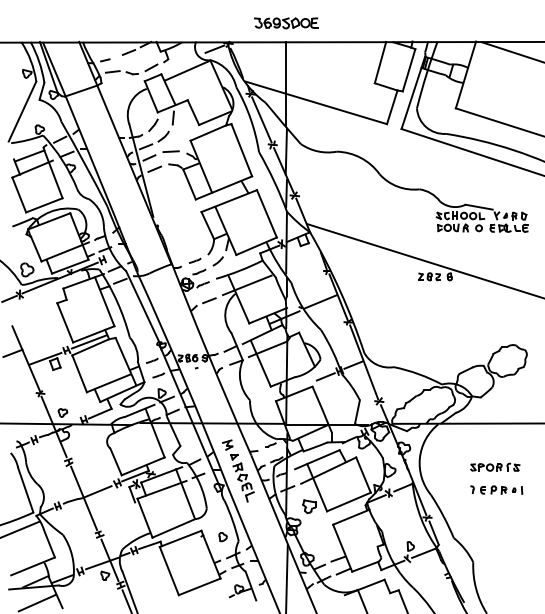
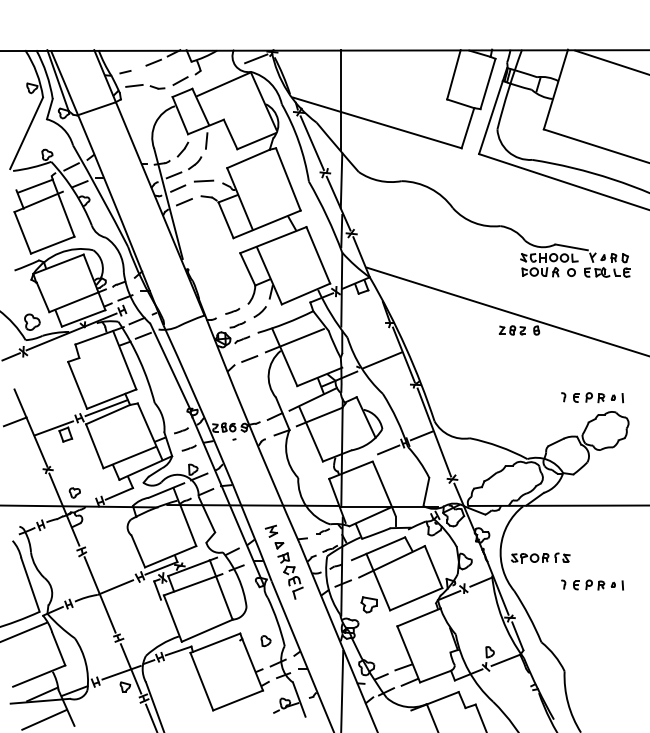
part: (286, 23) -> (341, 28), removed
part: (496, 332) -> (592, 396), added
part: (495, 466) -> (541, 556), moved

